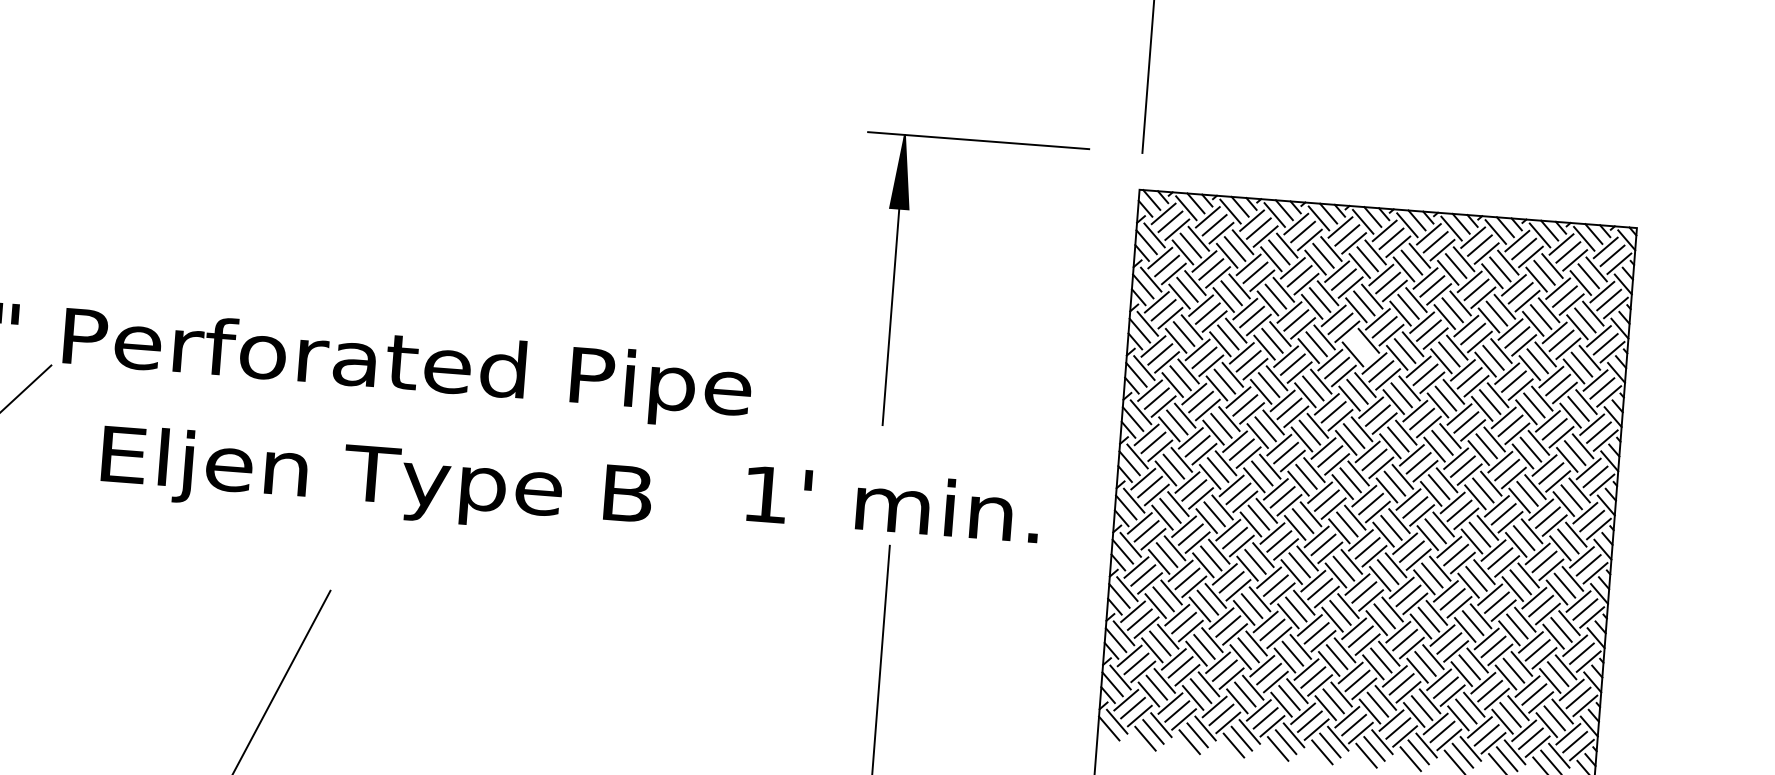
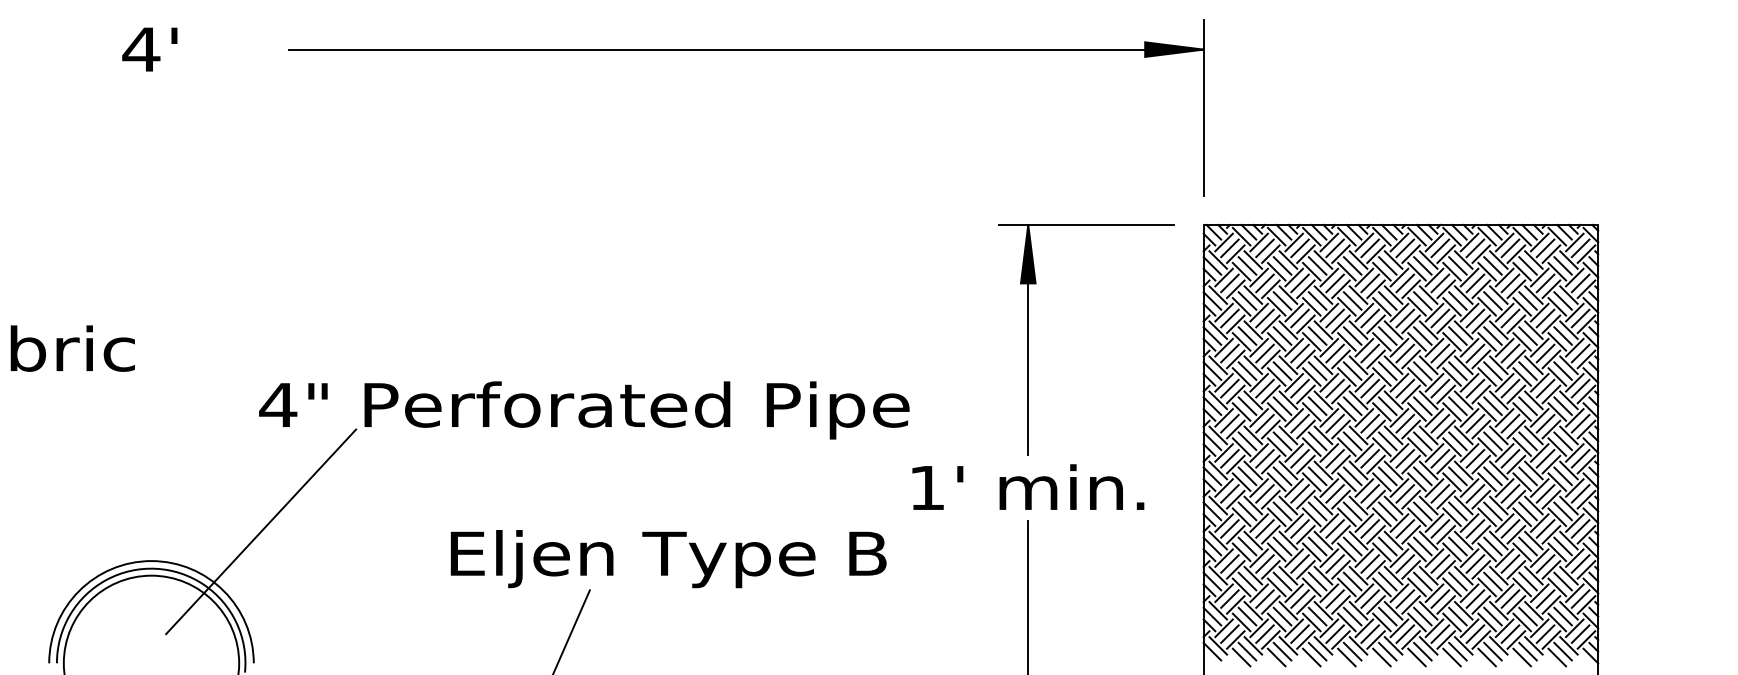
part: (894, 279) -> (1028, 339), moved
line: (1360, 346) -> (1387, 335), added
text: (376, 481) -> (668, 559), moved

